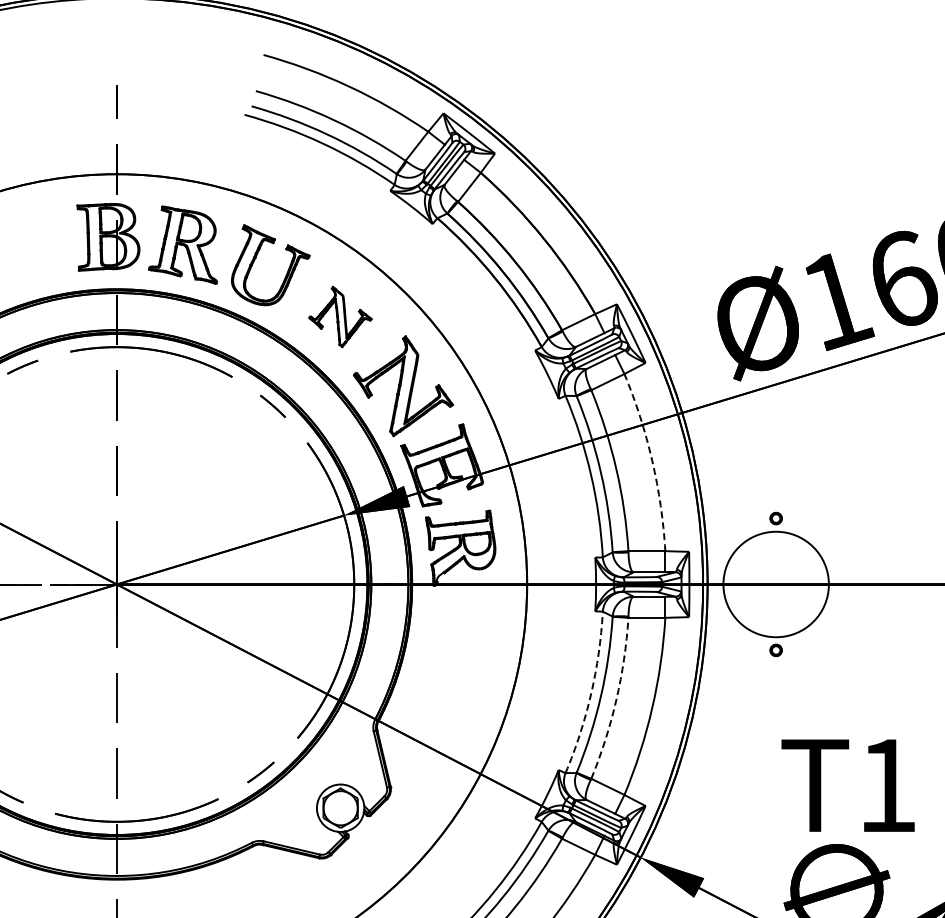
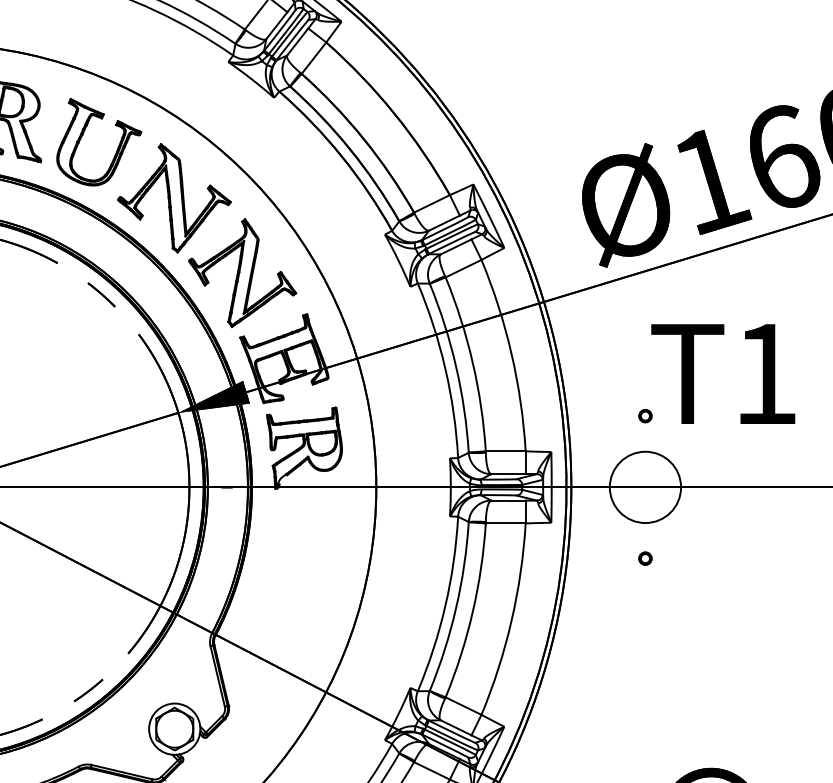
part: (340, 316) -> (174, 197), size x1.67
arc: (652, 460) -> (511, 353), dashed -> solid
circle: (776, 584) -> (645, 487), size x0.62
arc: (591, 693) -> (445, 605), dashed -> solid
arc: (616, 699) -> (472, 611), dashed -> solid
text: (847, 785) -> (722, 373), moved

